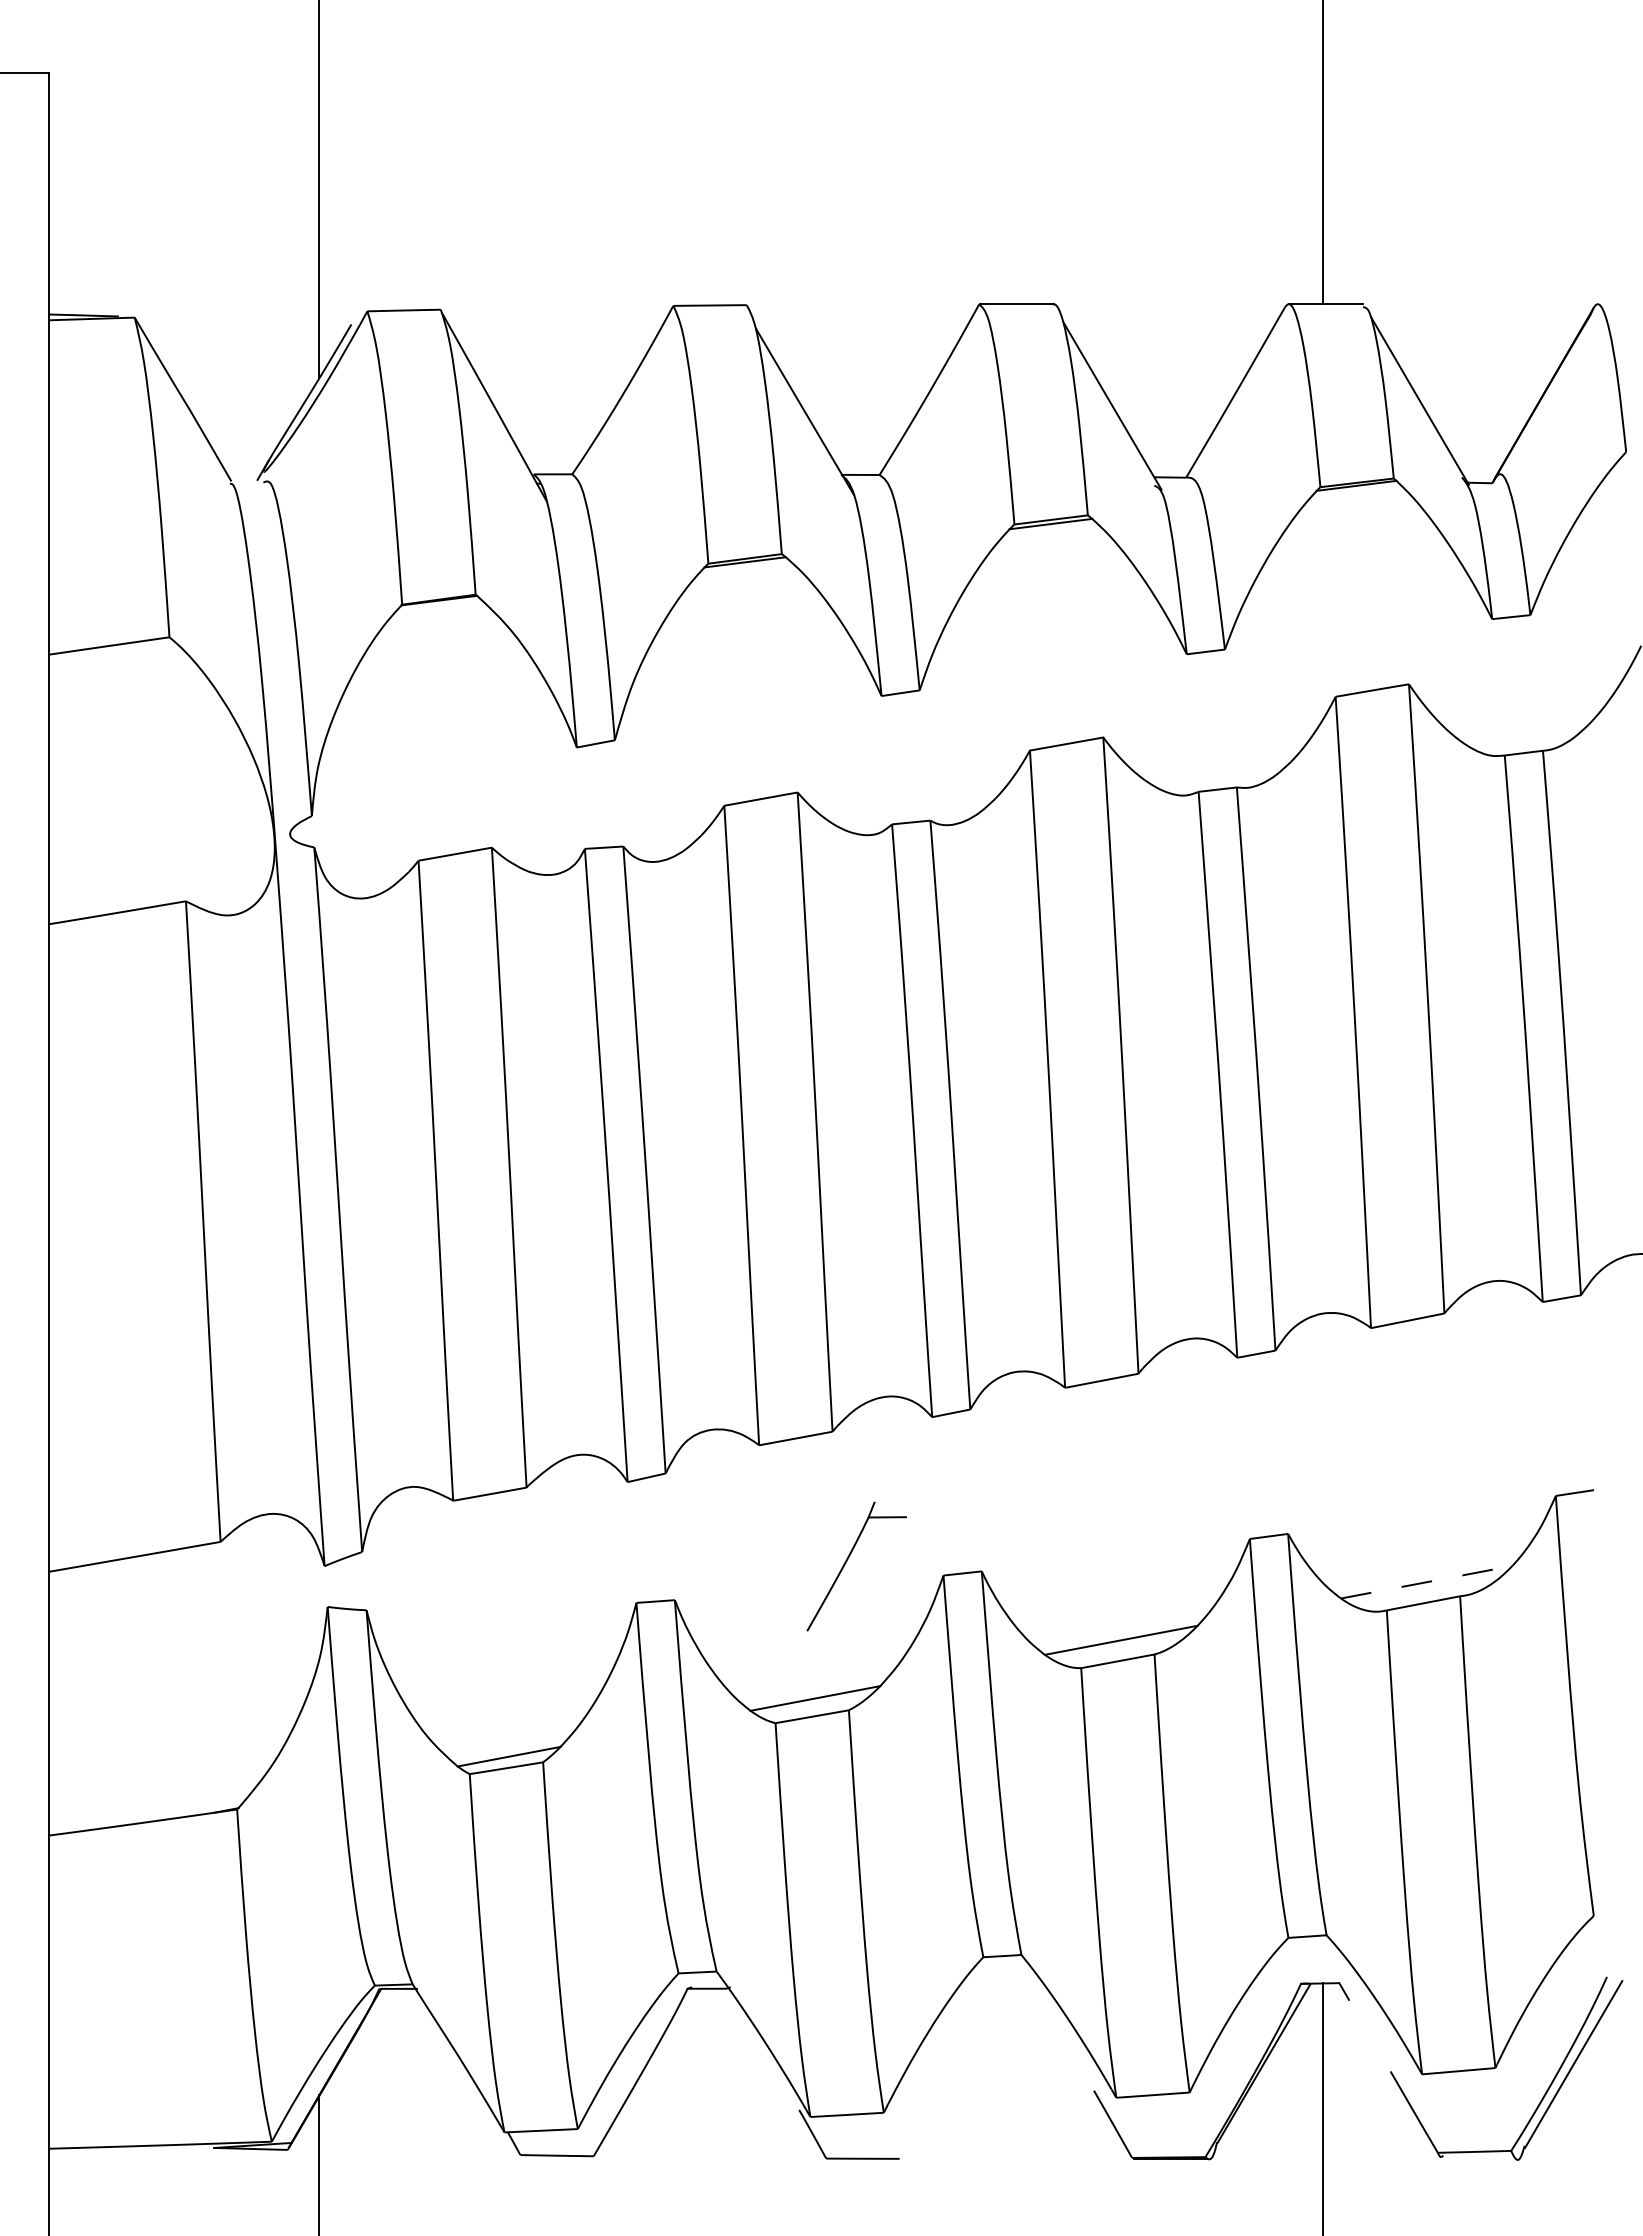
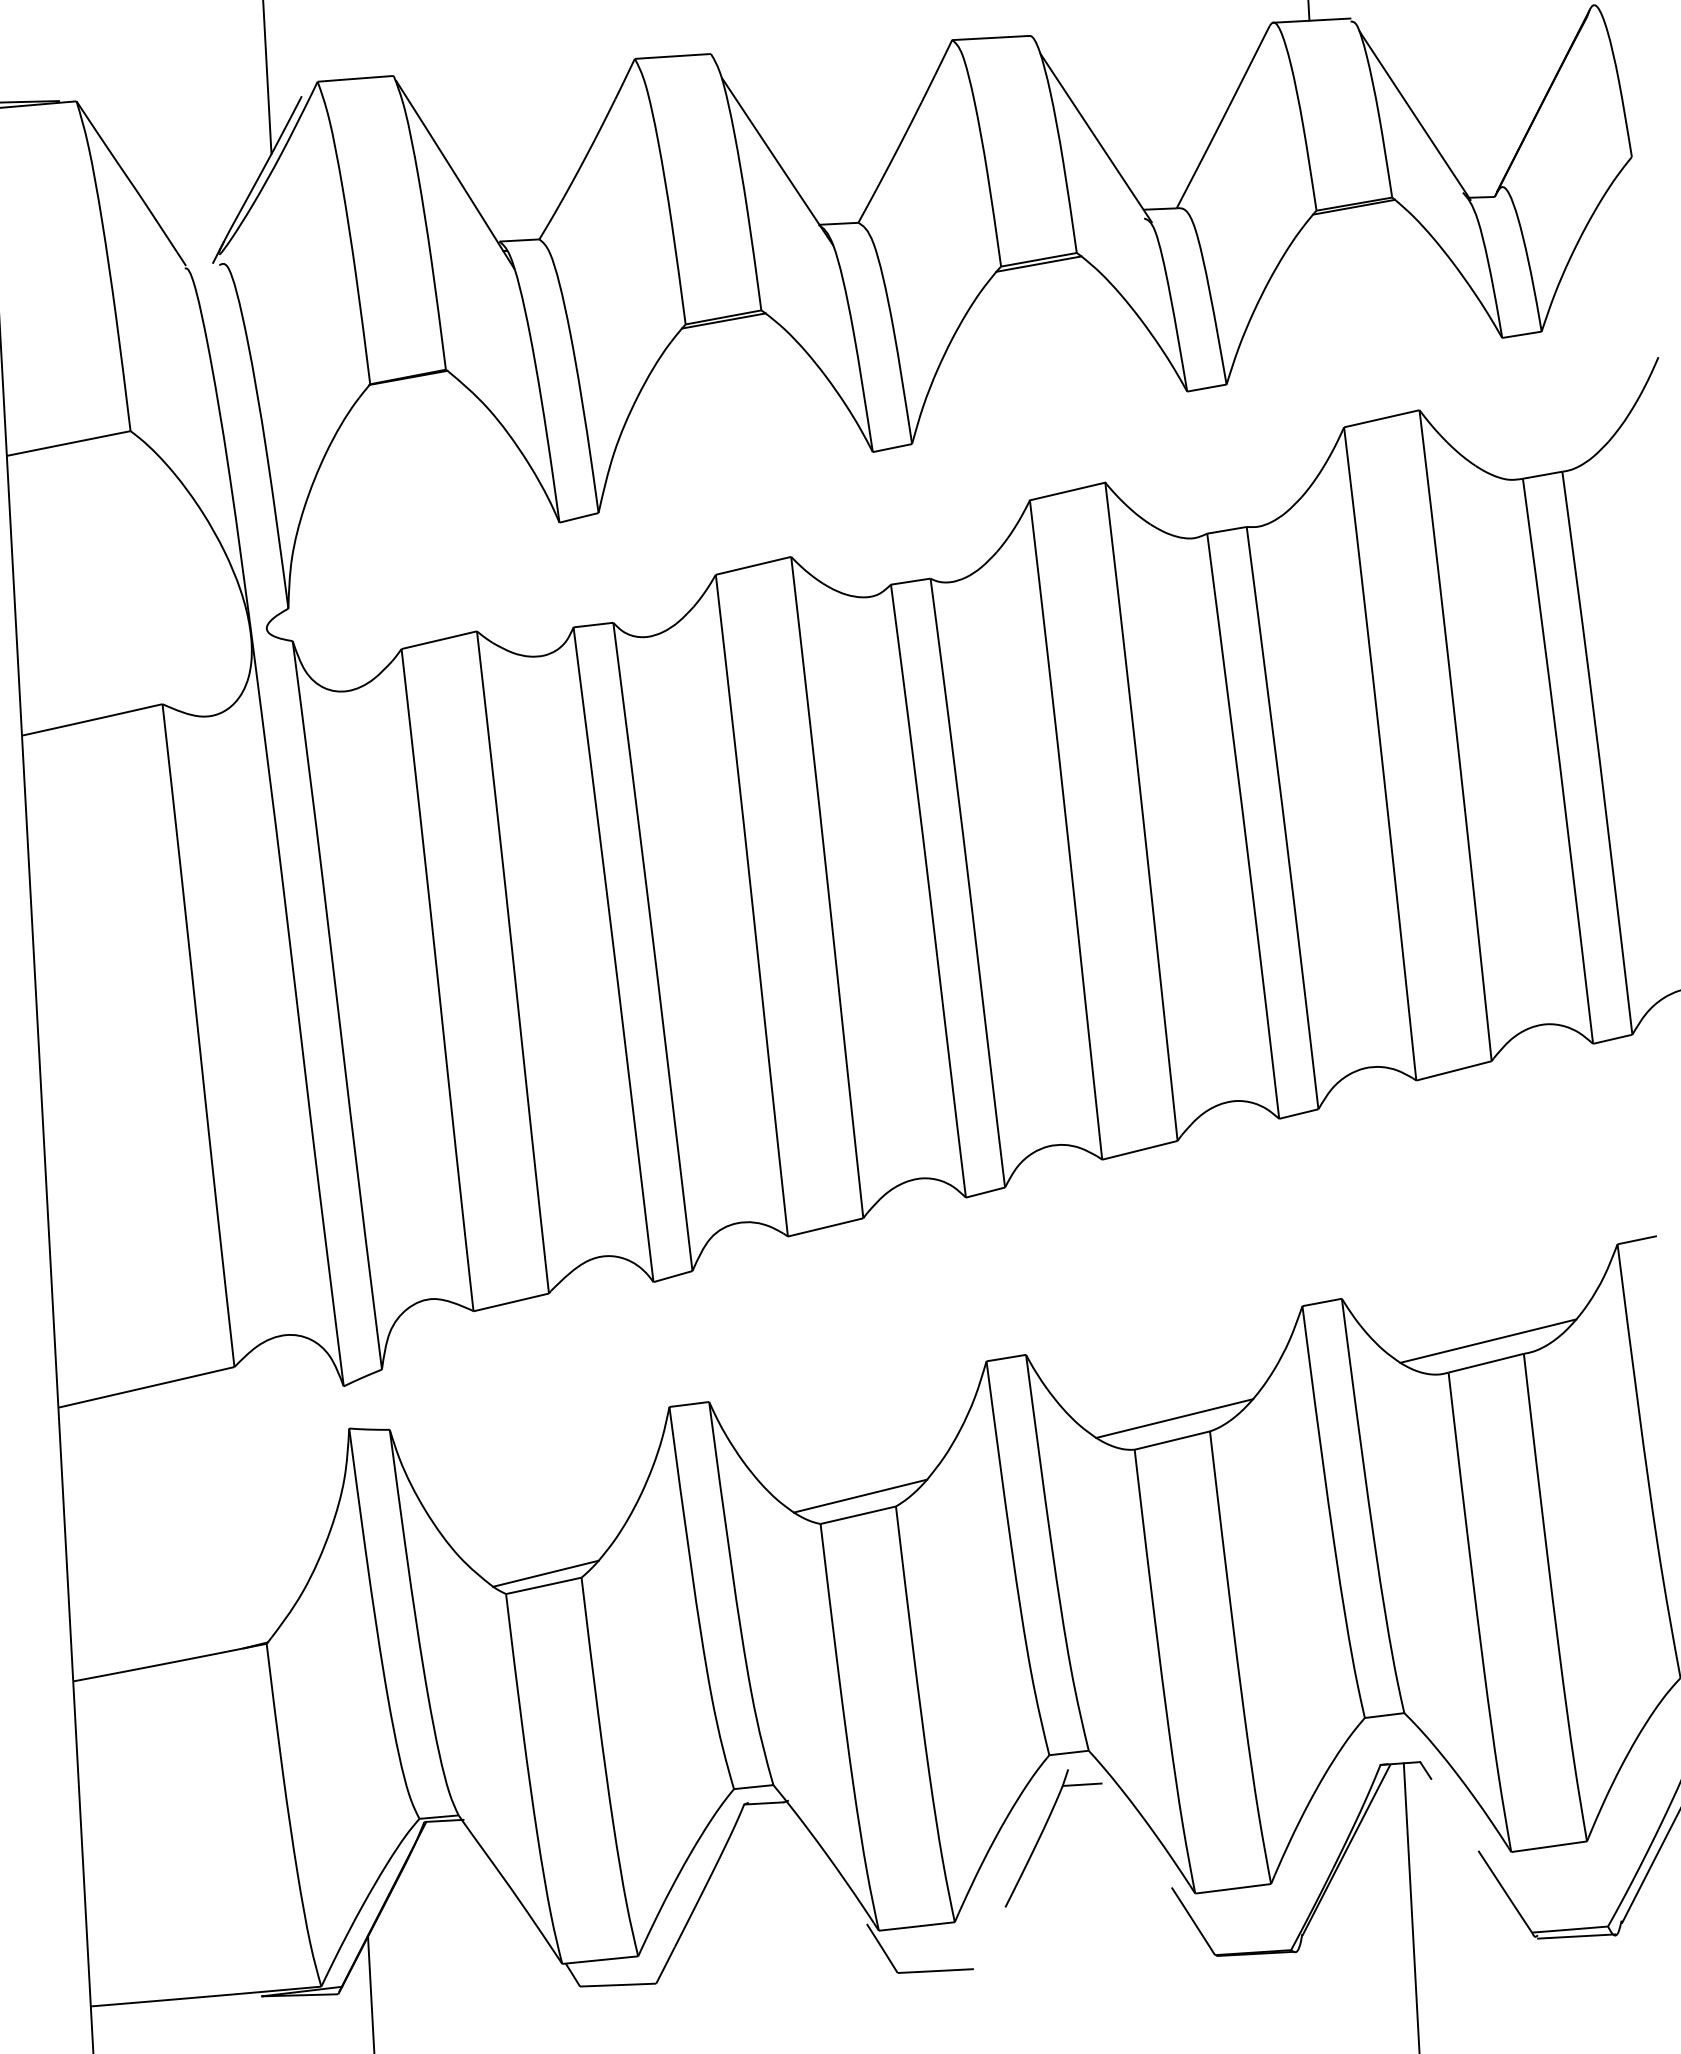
part: (847, 1561) -> (1043, 1832), moved
line: (1427, 1582) -> (1489, 1341), dashed -> solid
line: (1480, 2158) -> (1576, 1936), added

